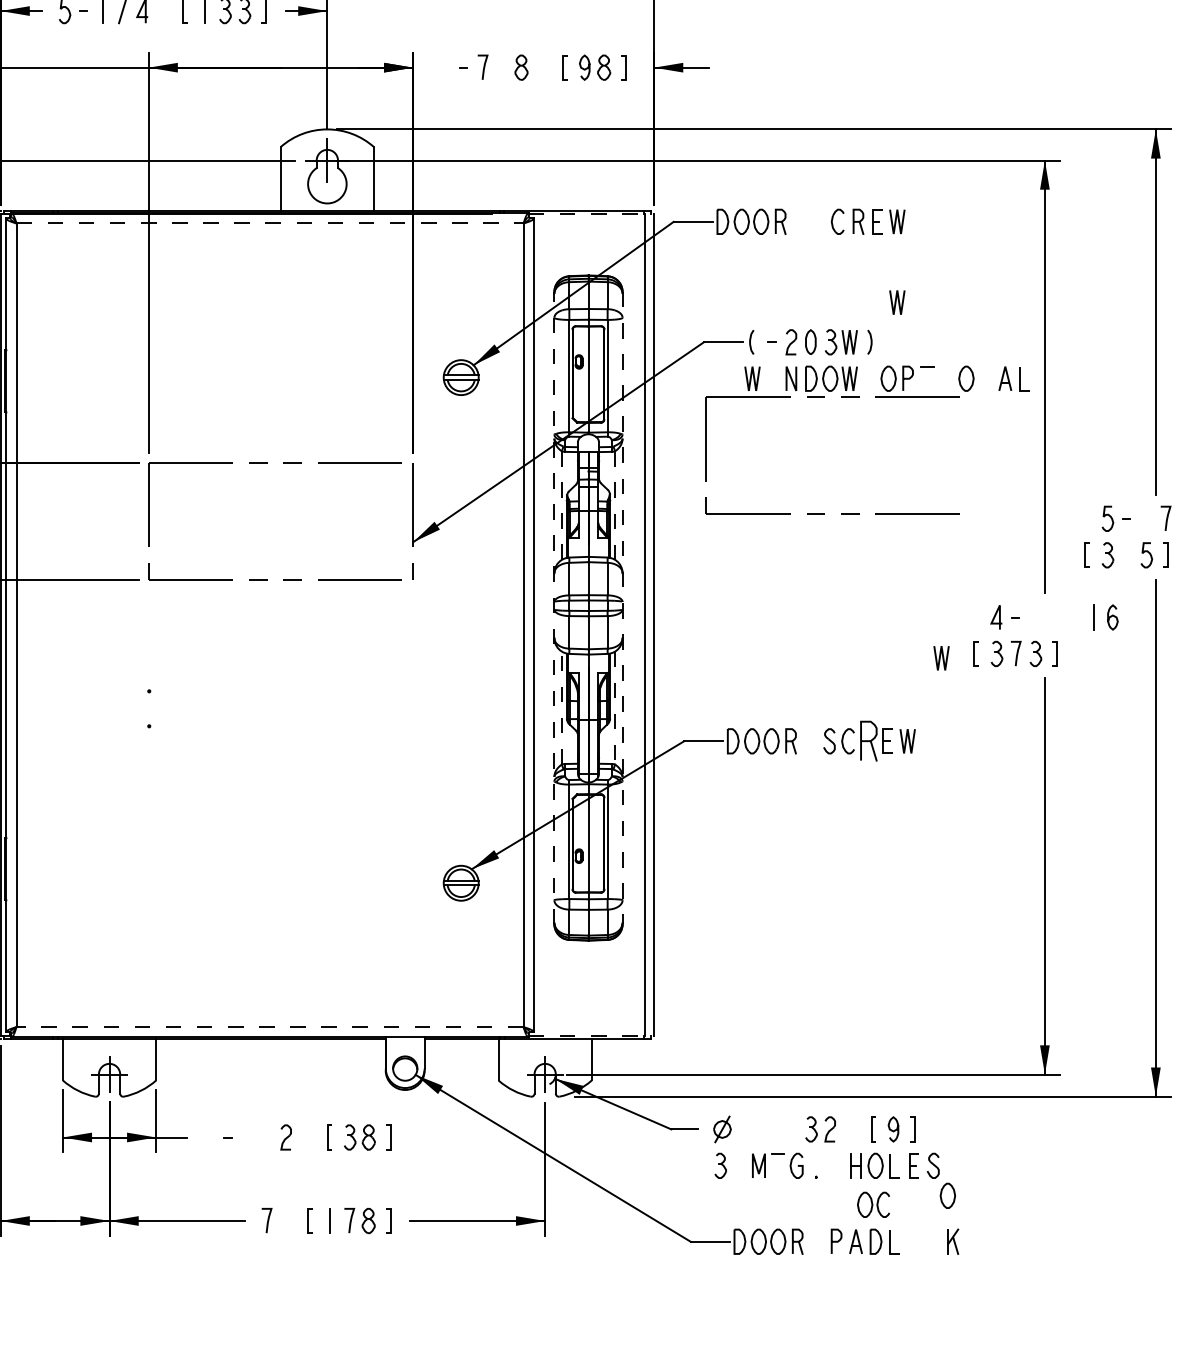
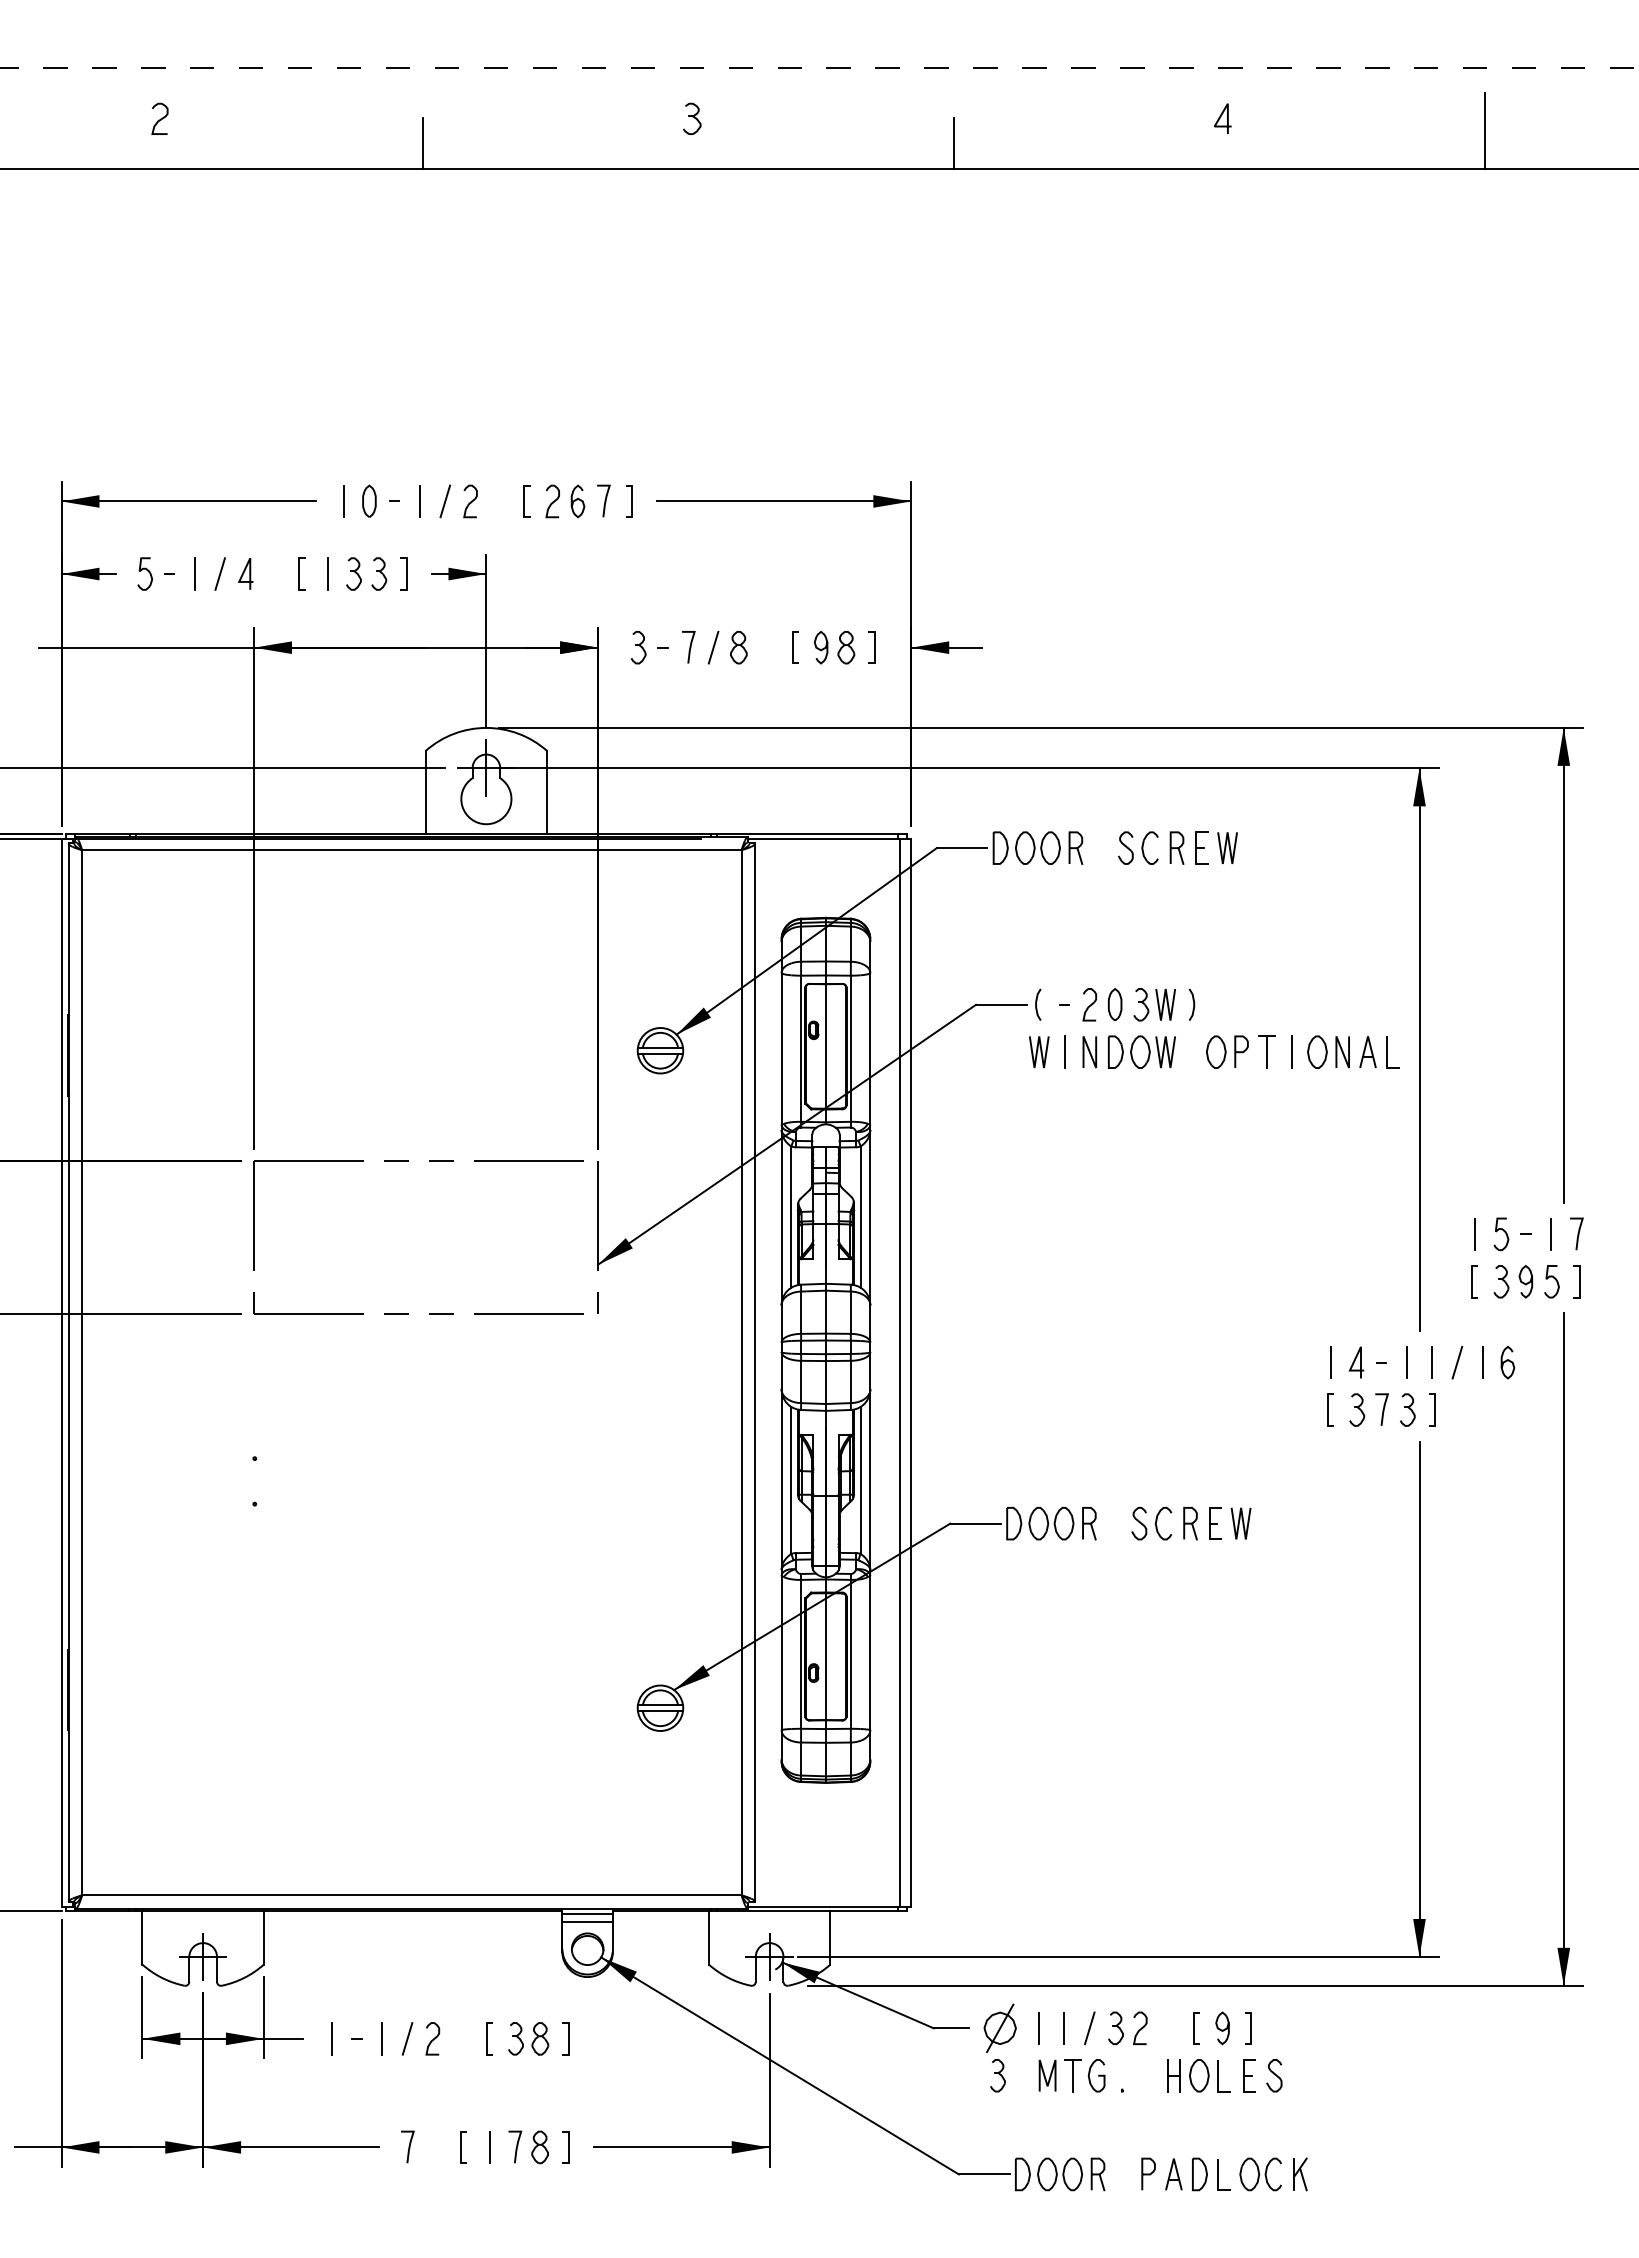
part: (444, 67) -> (638, 647), added
line: (502, 67) -> (713, 647), added
line: (591, 214) -> (830, 838), dashed -> solid
part: (818, 221) -> (1125, 847), added
line: (269, 223) -> (411, 850), dashed -> solid
line: (896, 302) -> (1226, 952), removed
line: (771, 378) -> (1064, 1052), added
line: (927, 378) -> (1266, 1052), added
line: (947, 378) -> (1292, 1052), added
line: (985, 378) -> (1342, 1052), added
part: (824, 397) -> (1133, 1076), removed
line: (561, 505) -> (791, 1217), dashed -> solid
line: (615, 505) -> (860, 1217), dashed -> solid
line: (1087, 518) -> (1475, 1234), added
line: (1146, 518) -> (1551, 1234), added
curve: (1125, 555) -> (1524, 1282), added
line: (554, 607) -> (781, 1349), dashed -> solid
line: (622, 608) -> (870, 1350), dashed -> solid
line: (976, 617) -> (1330, 1362), added
line: (1034, 617) -> (1406, 1362), added
line: (1054, 617) -> (1432, 1362), added
line: (1074, 617) -> (1457, 1362), added
line: (940, 658) -> (1283, 1415), removed
line: (561, 707) -> (791, 1479), dashed -> solid
line: (615, 708) -> (860, 1480), dashed -> solid
part: (868, 741) -> (1190, 1523), size x0.62
line: (269, 1027) -> (411, 1895), dashed -> solid
line: (591, 1035) -> (830, 1906), dashed -> solid
line: (405, 1041) -> (587, 1914), added
line: (405, 1048) -> (587, 1922), added
part: (721, 1129) -> (999, 2028), size x1.43
line: (752, 1129) -> (1039, 2028), added
line: (771, 1129) -> (1064, 2028), added
line: (791, 1129) -> (1089, 2028), added
line: (208, 1137) -> (331, 2038), added
line: (247, 1137) -> (382, 2038), added
line: (266, 1137) -> (407, 2038), added
line: (778, 1165) -> (1072, 2075), added
part: (948, 1195) -> (1293, 2114), removed
part: (873, 1204) -> (1260, 2174), moved

